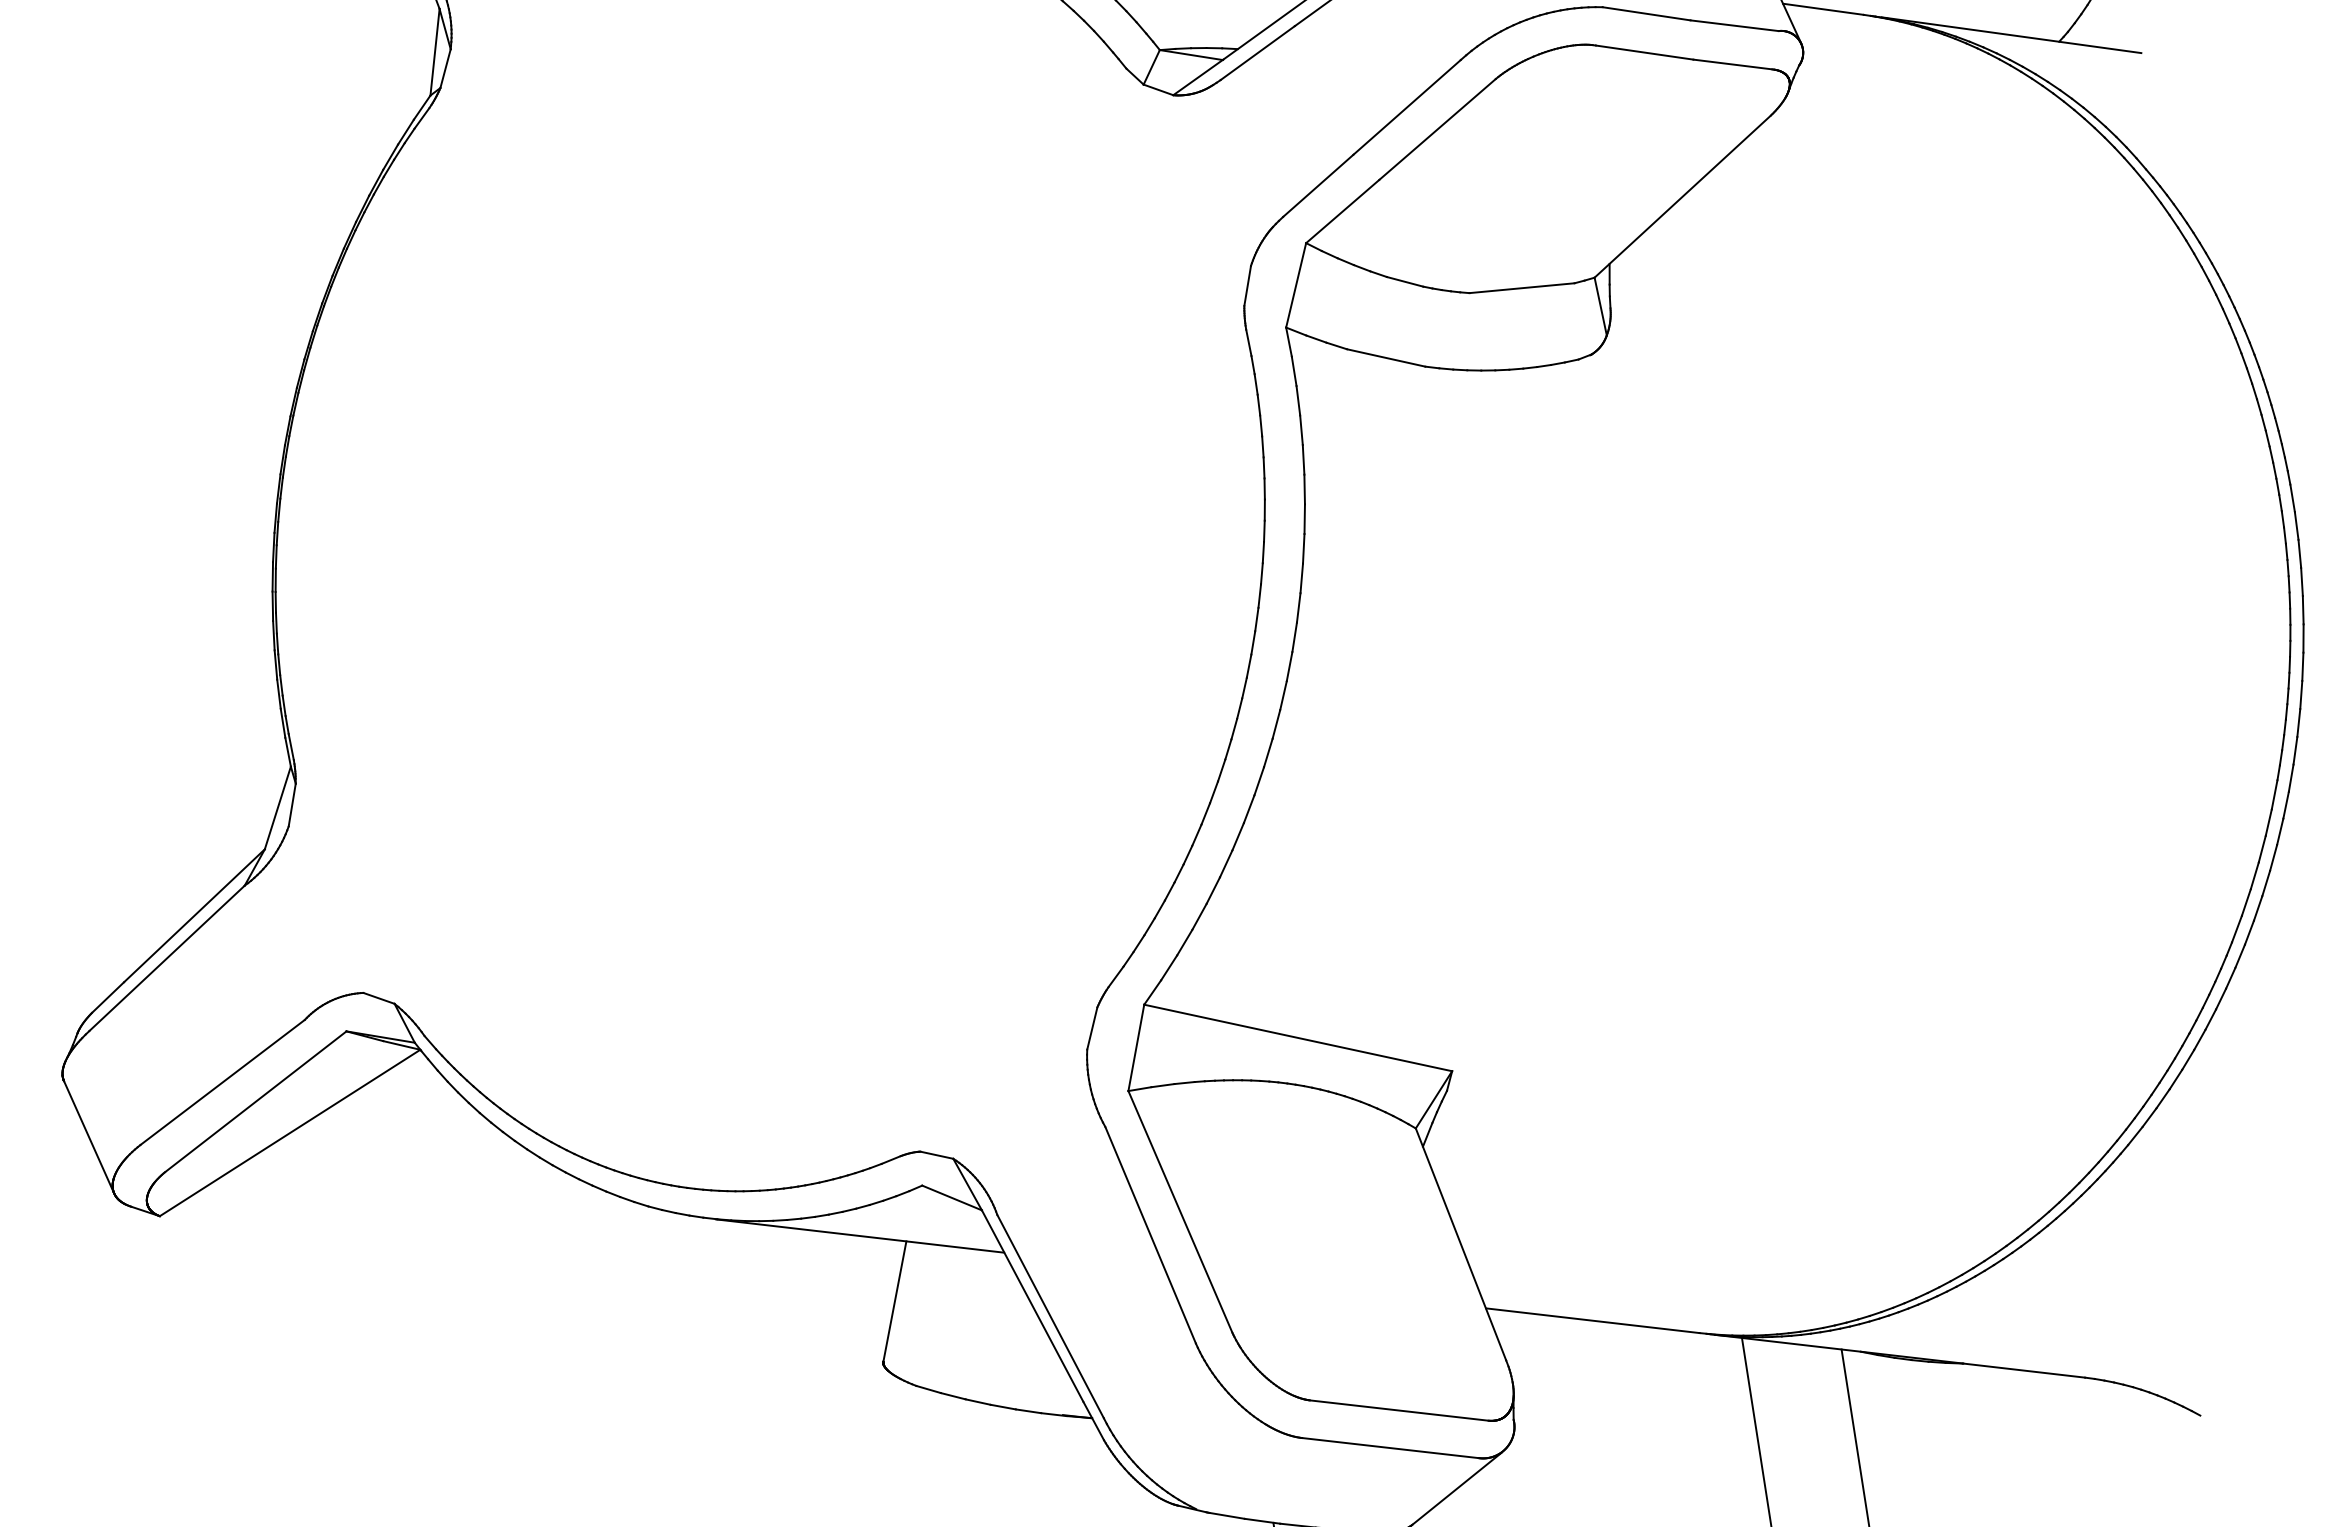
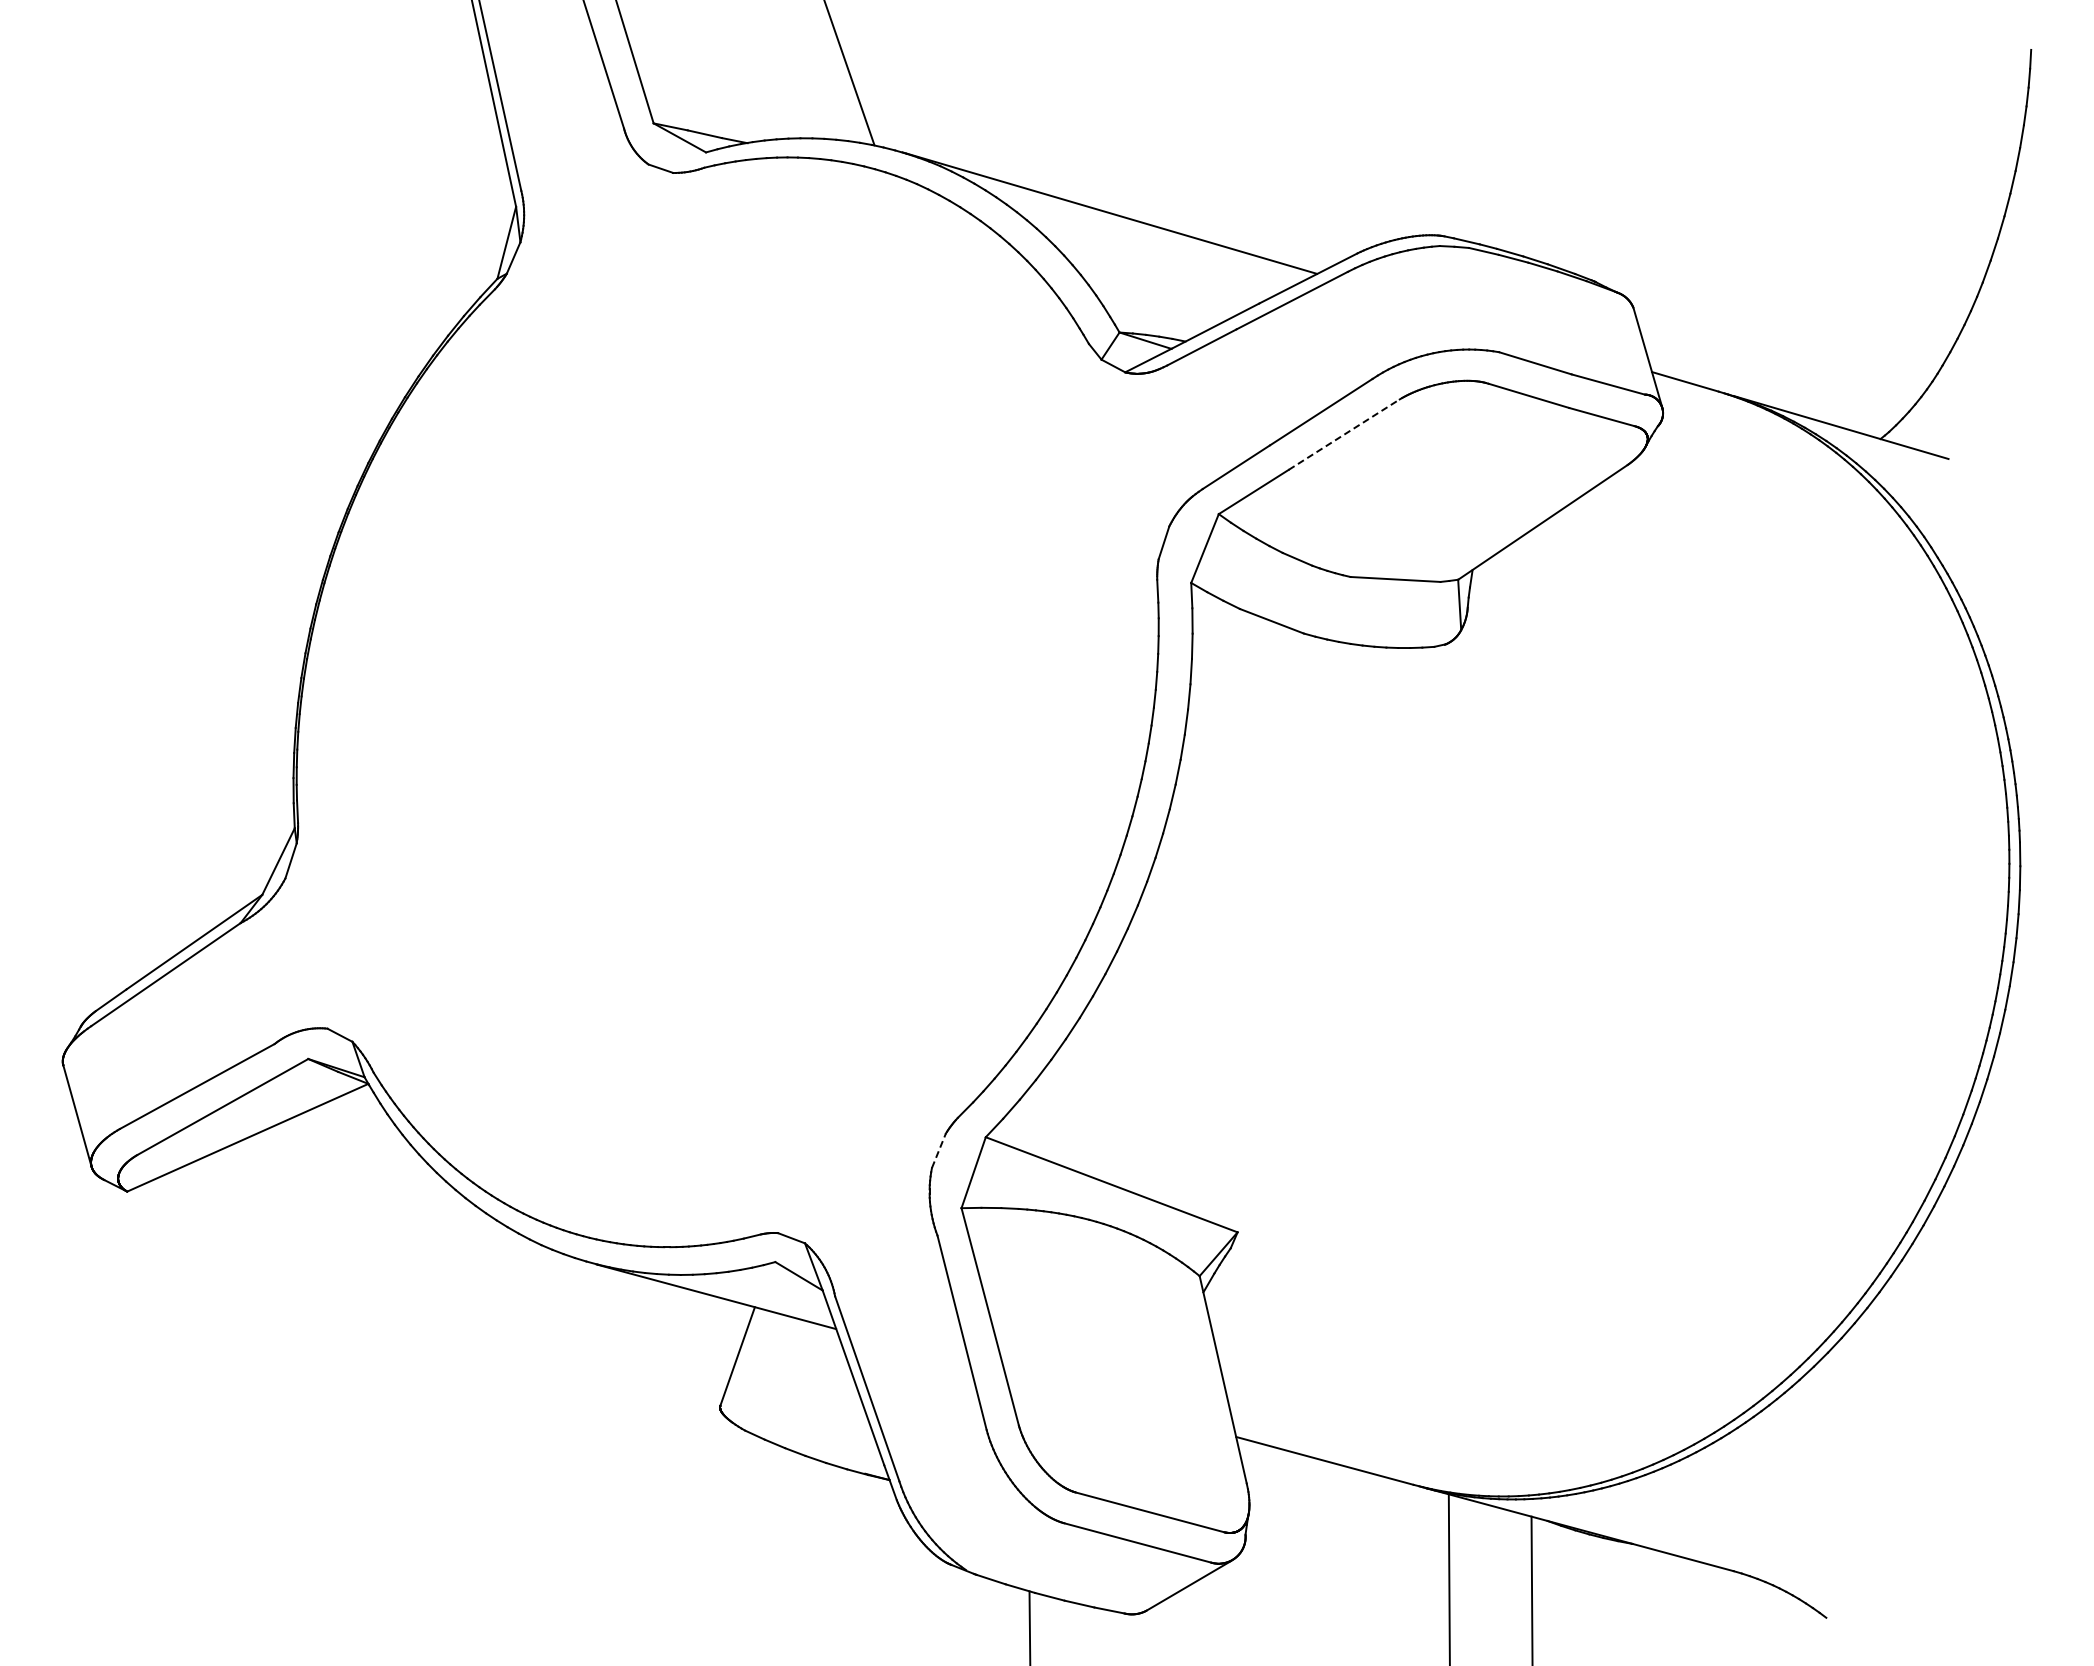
line: (1437, 129) -> (1344, 434), solid -> dashed
line: (1091, 1028) -> (938, 1150), solid -> dashed

